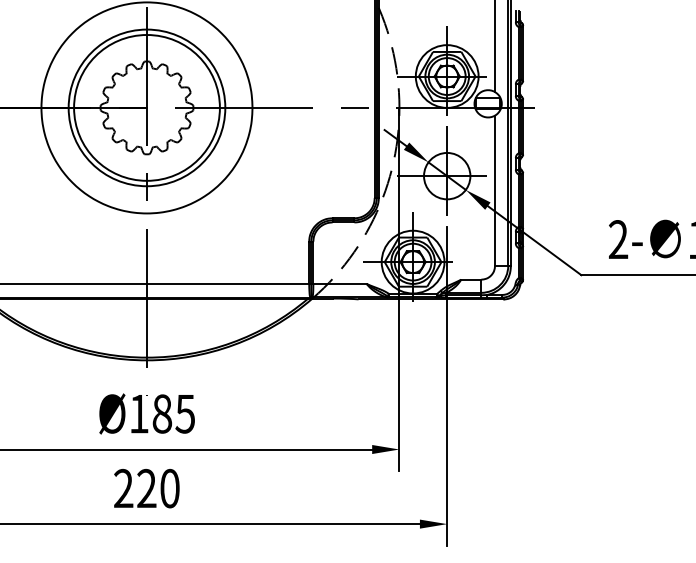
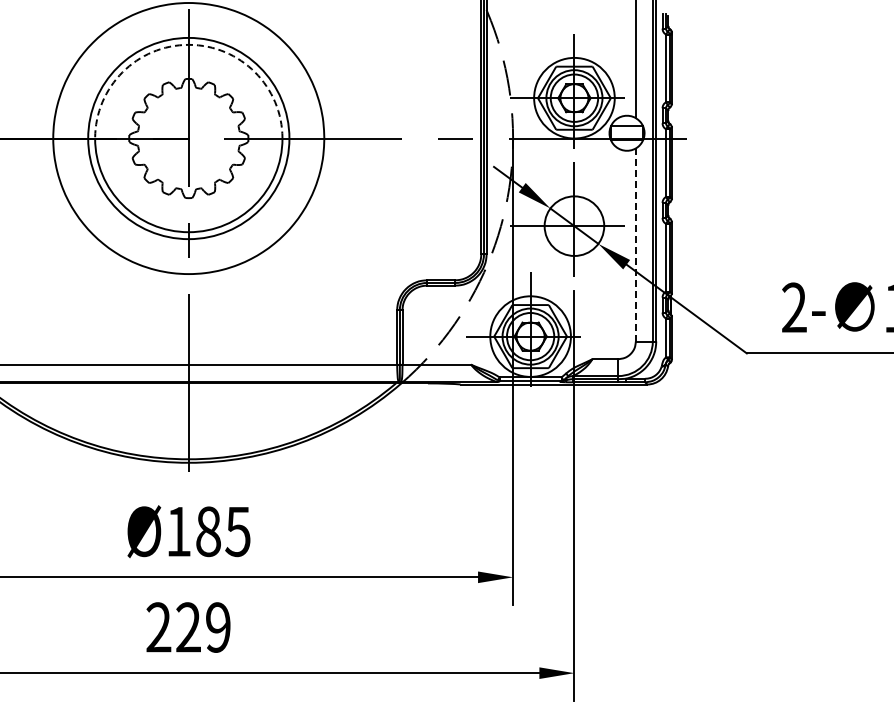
arc: (146, 34) -> (188, 44), solid -> dashed
line: (494, 190) -> (635, 244), solid -> dashed
text: (170, 488) -> (218, 627), 220 -> 229

